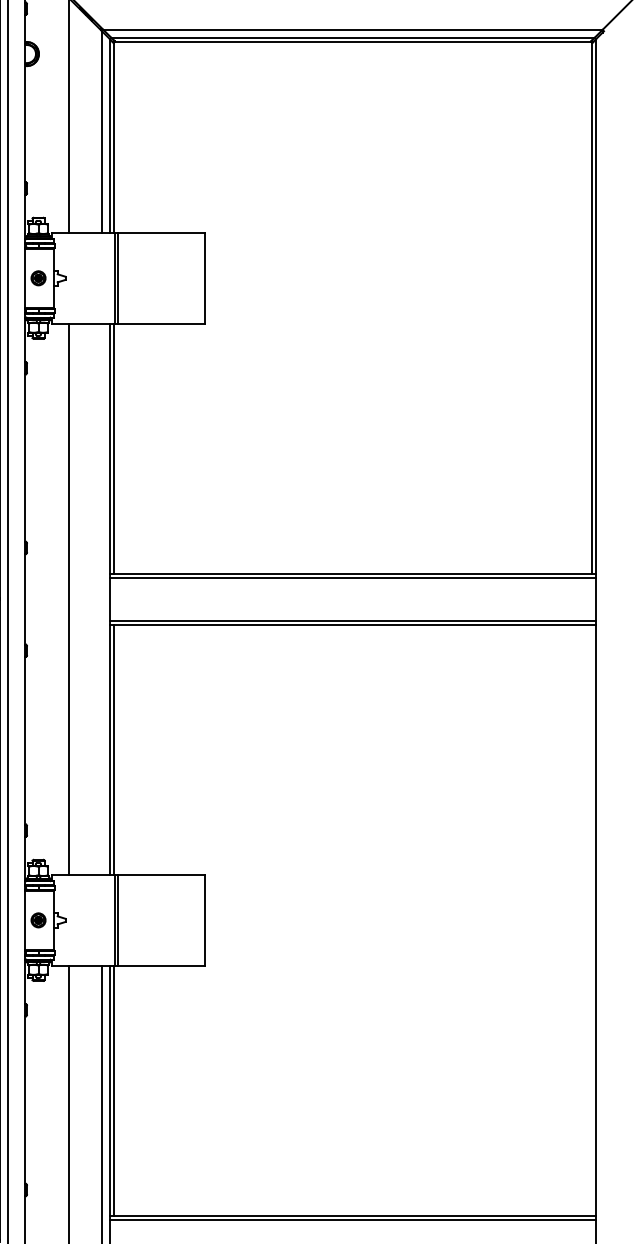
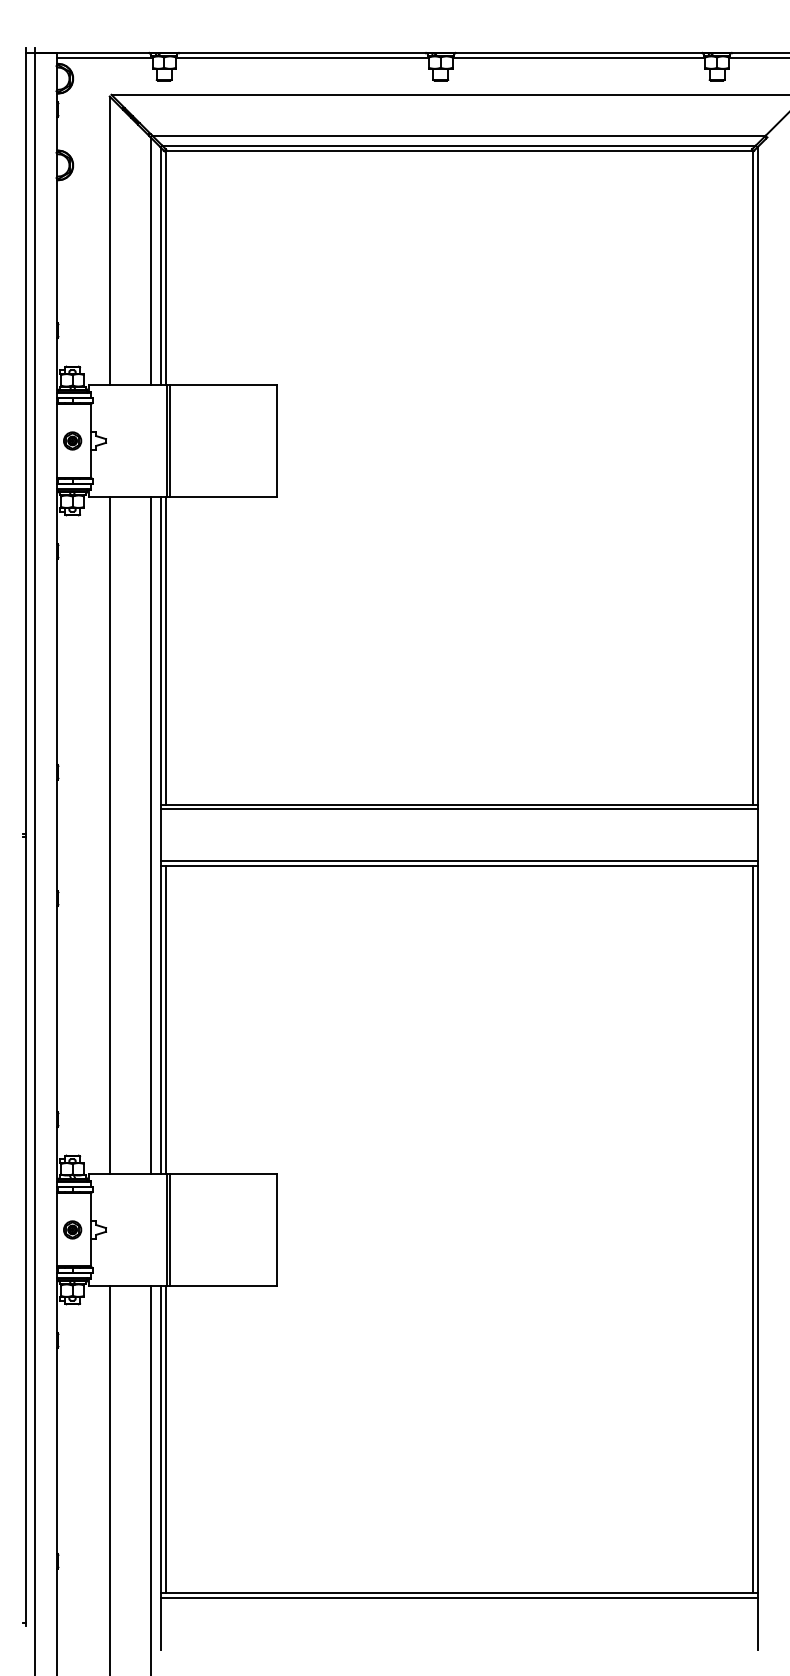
line: (101, 599) -> (150, 835), added
line: (591, 920) -> (752, 1229), added

